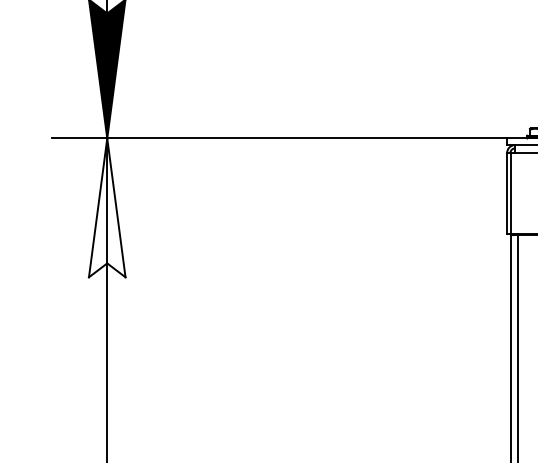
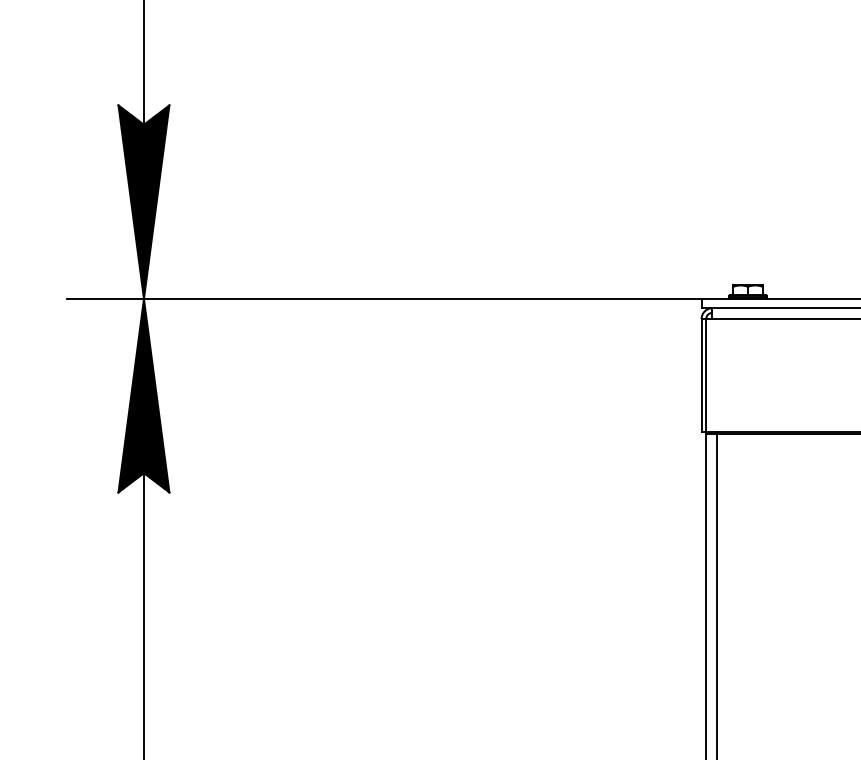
fill: (106, 207) -> (143, 395), added

